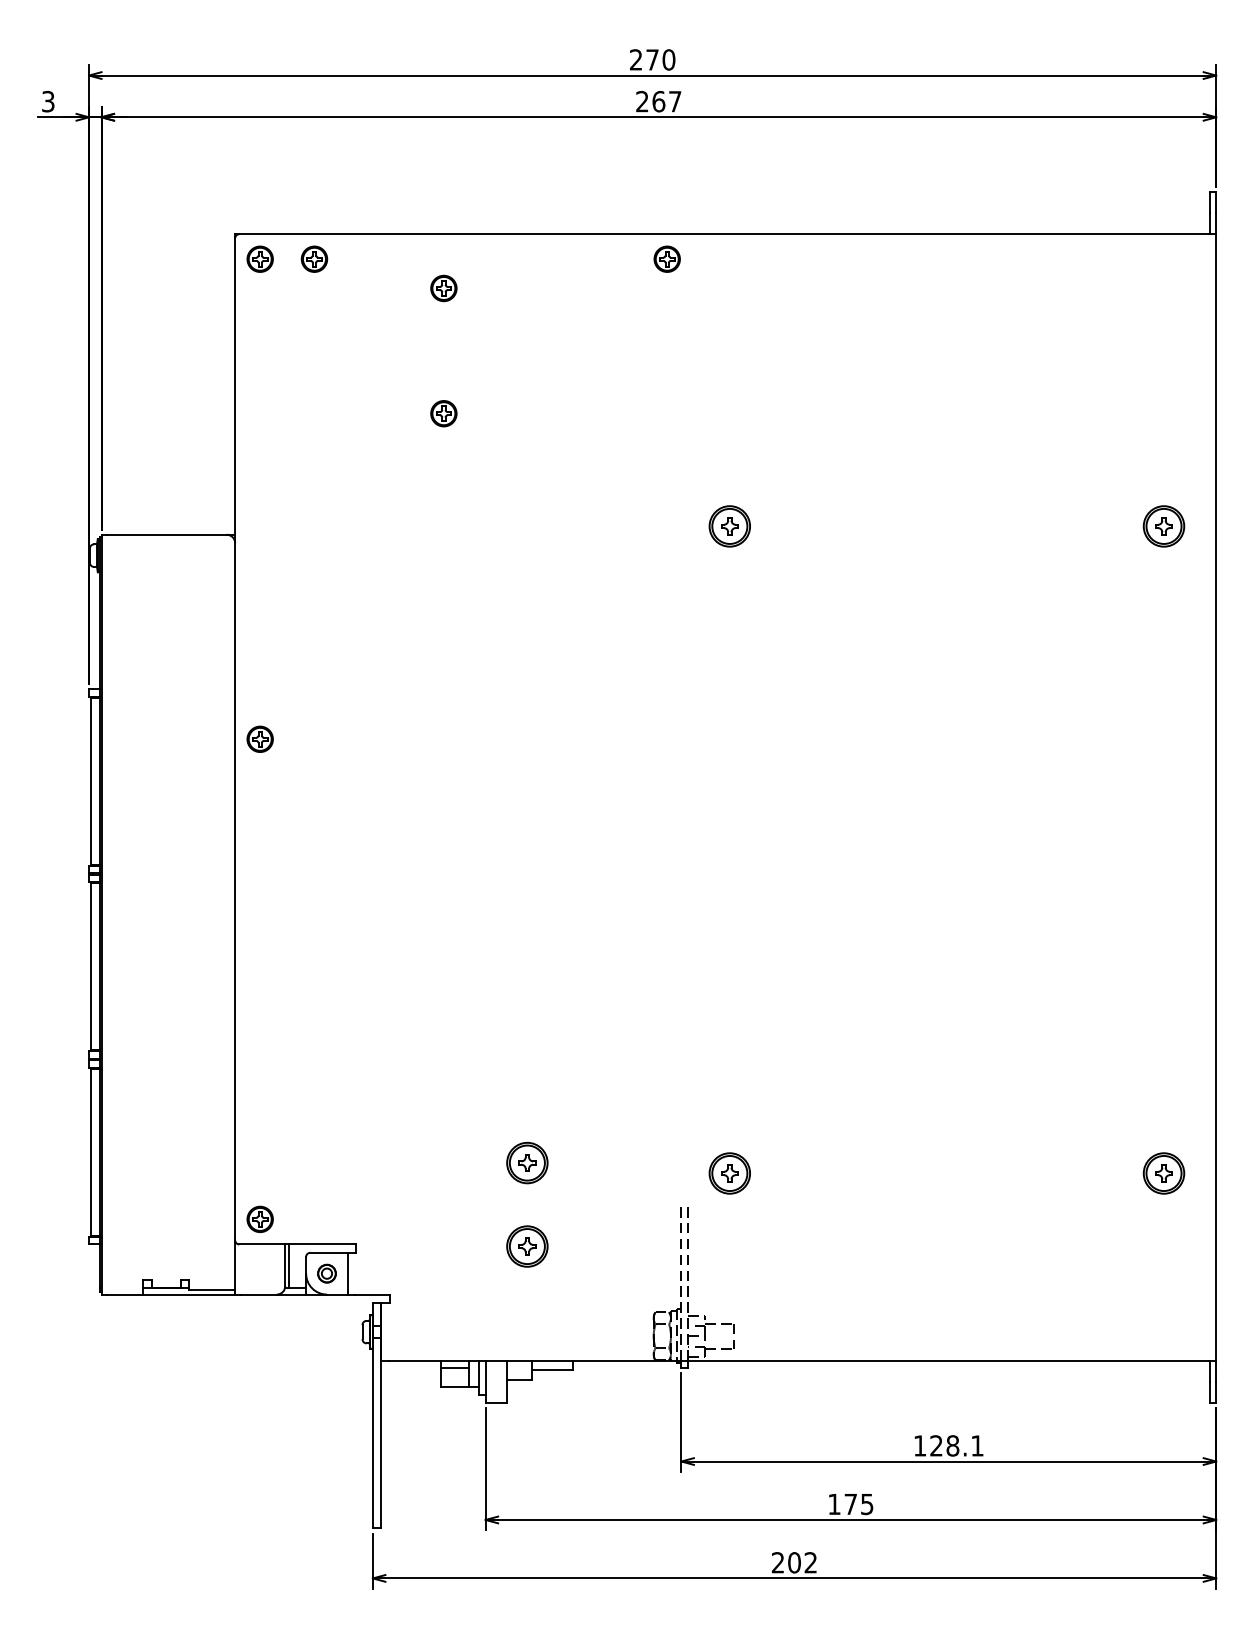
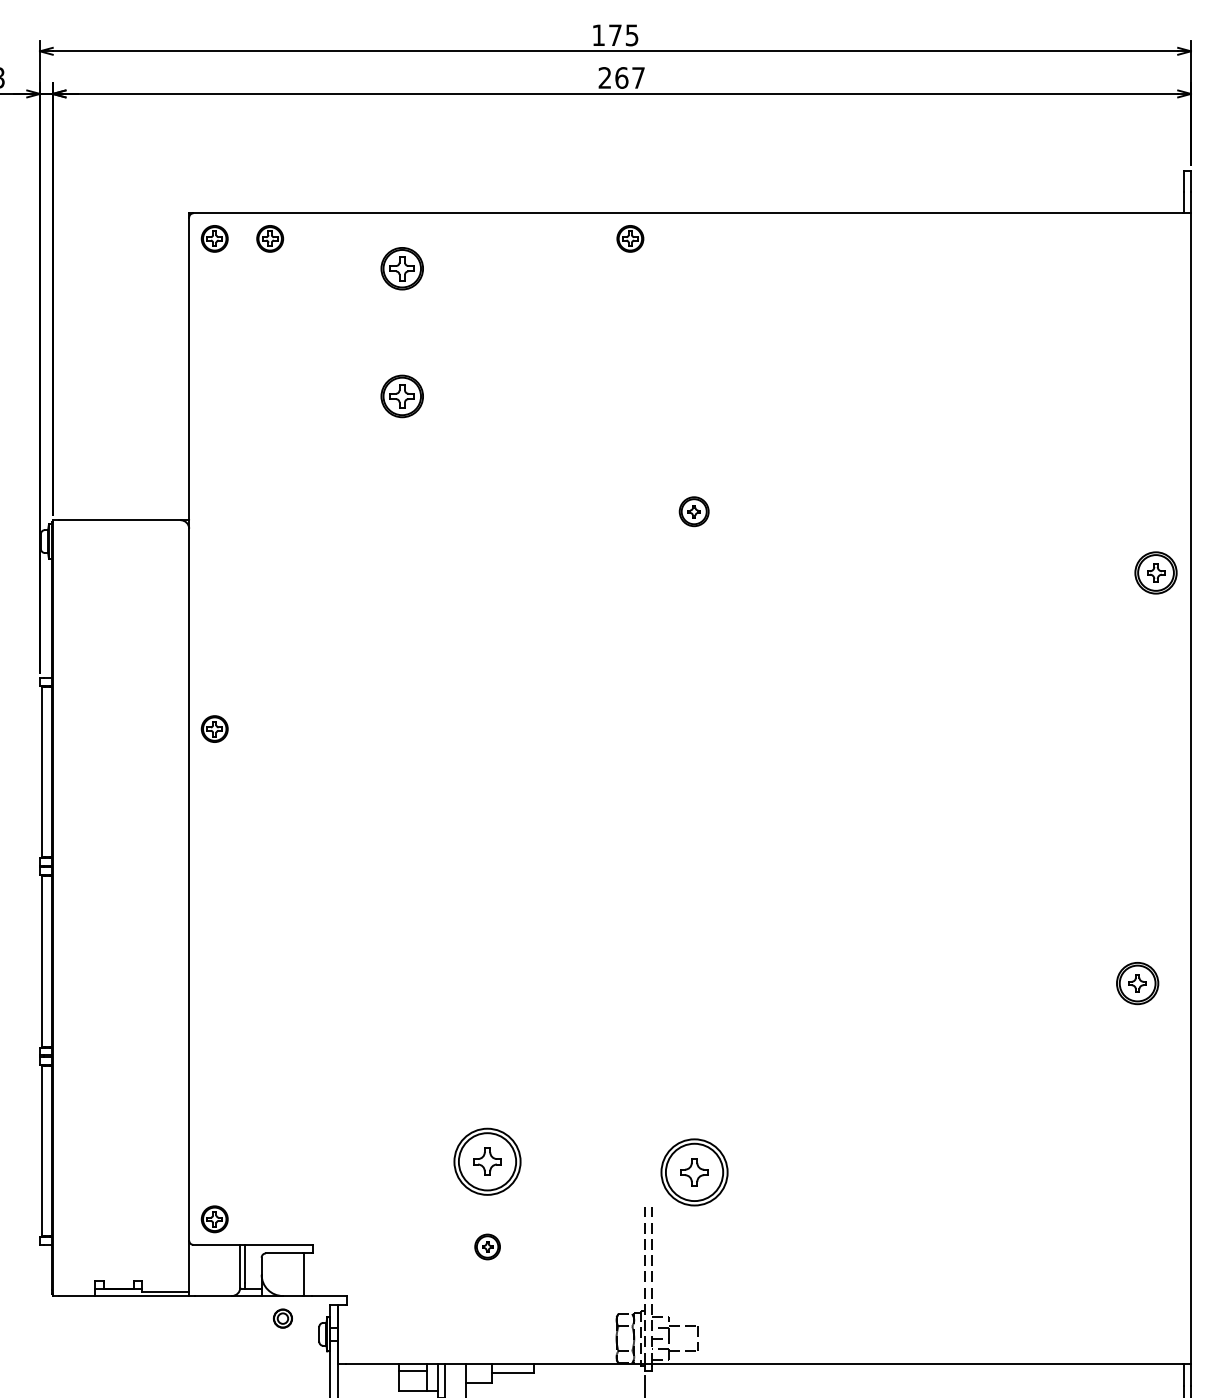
text: (652, 59) -> (615, 34), 270 -> 175
part: (443, 288) -> (401, 268), size x1.6
part: (443, 413) -> (401, 396), size x1.6
part: (729, 526) -> (693, 511), size x0.7
part: (1163, 526) -> (1155, 573), moved
part: (527, 1162) -> (487, 1161), size x1.6
part: (729, 1173) -> (693, 1172), size x1.6
part: (1163, 1173) -> (1137, 983), moved
part: (527, 1246) -> (487, 1246), size x0.6
part: (326, 1273) -> (282, 1318), moved

